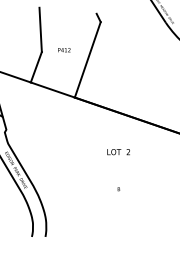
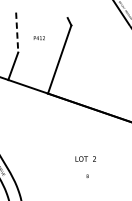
line: (40, 30) -> (17, 33), solid -> dashed
text: (64, 50) -> (39, 38), moved
text: (118, 152) -> (85, 159), moved

